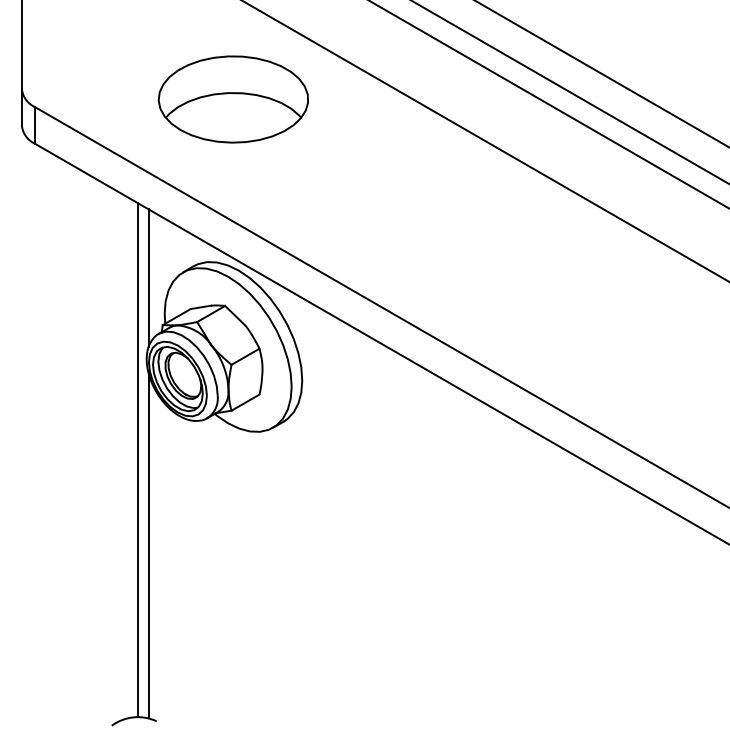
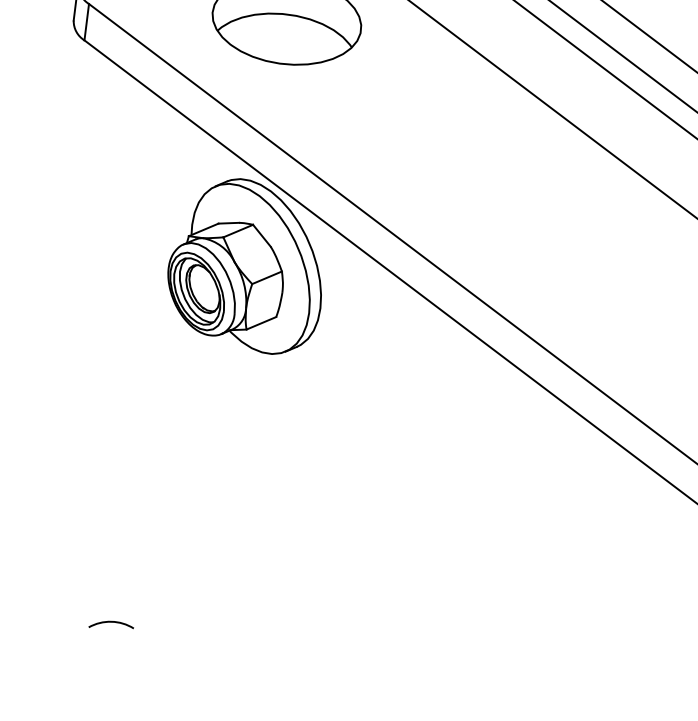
line: (148, 277) -> (180, 187), removed
line: (138, 460) -> (148, 367), removed
line: (148, 545) -> (147, 453), removed

